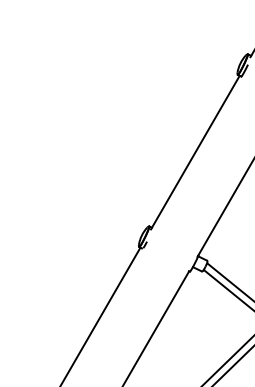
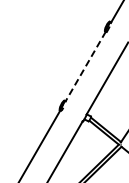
line: (195, 151) -> (85, 66), solid -> dashed

